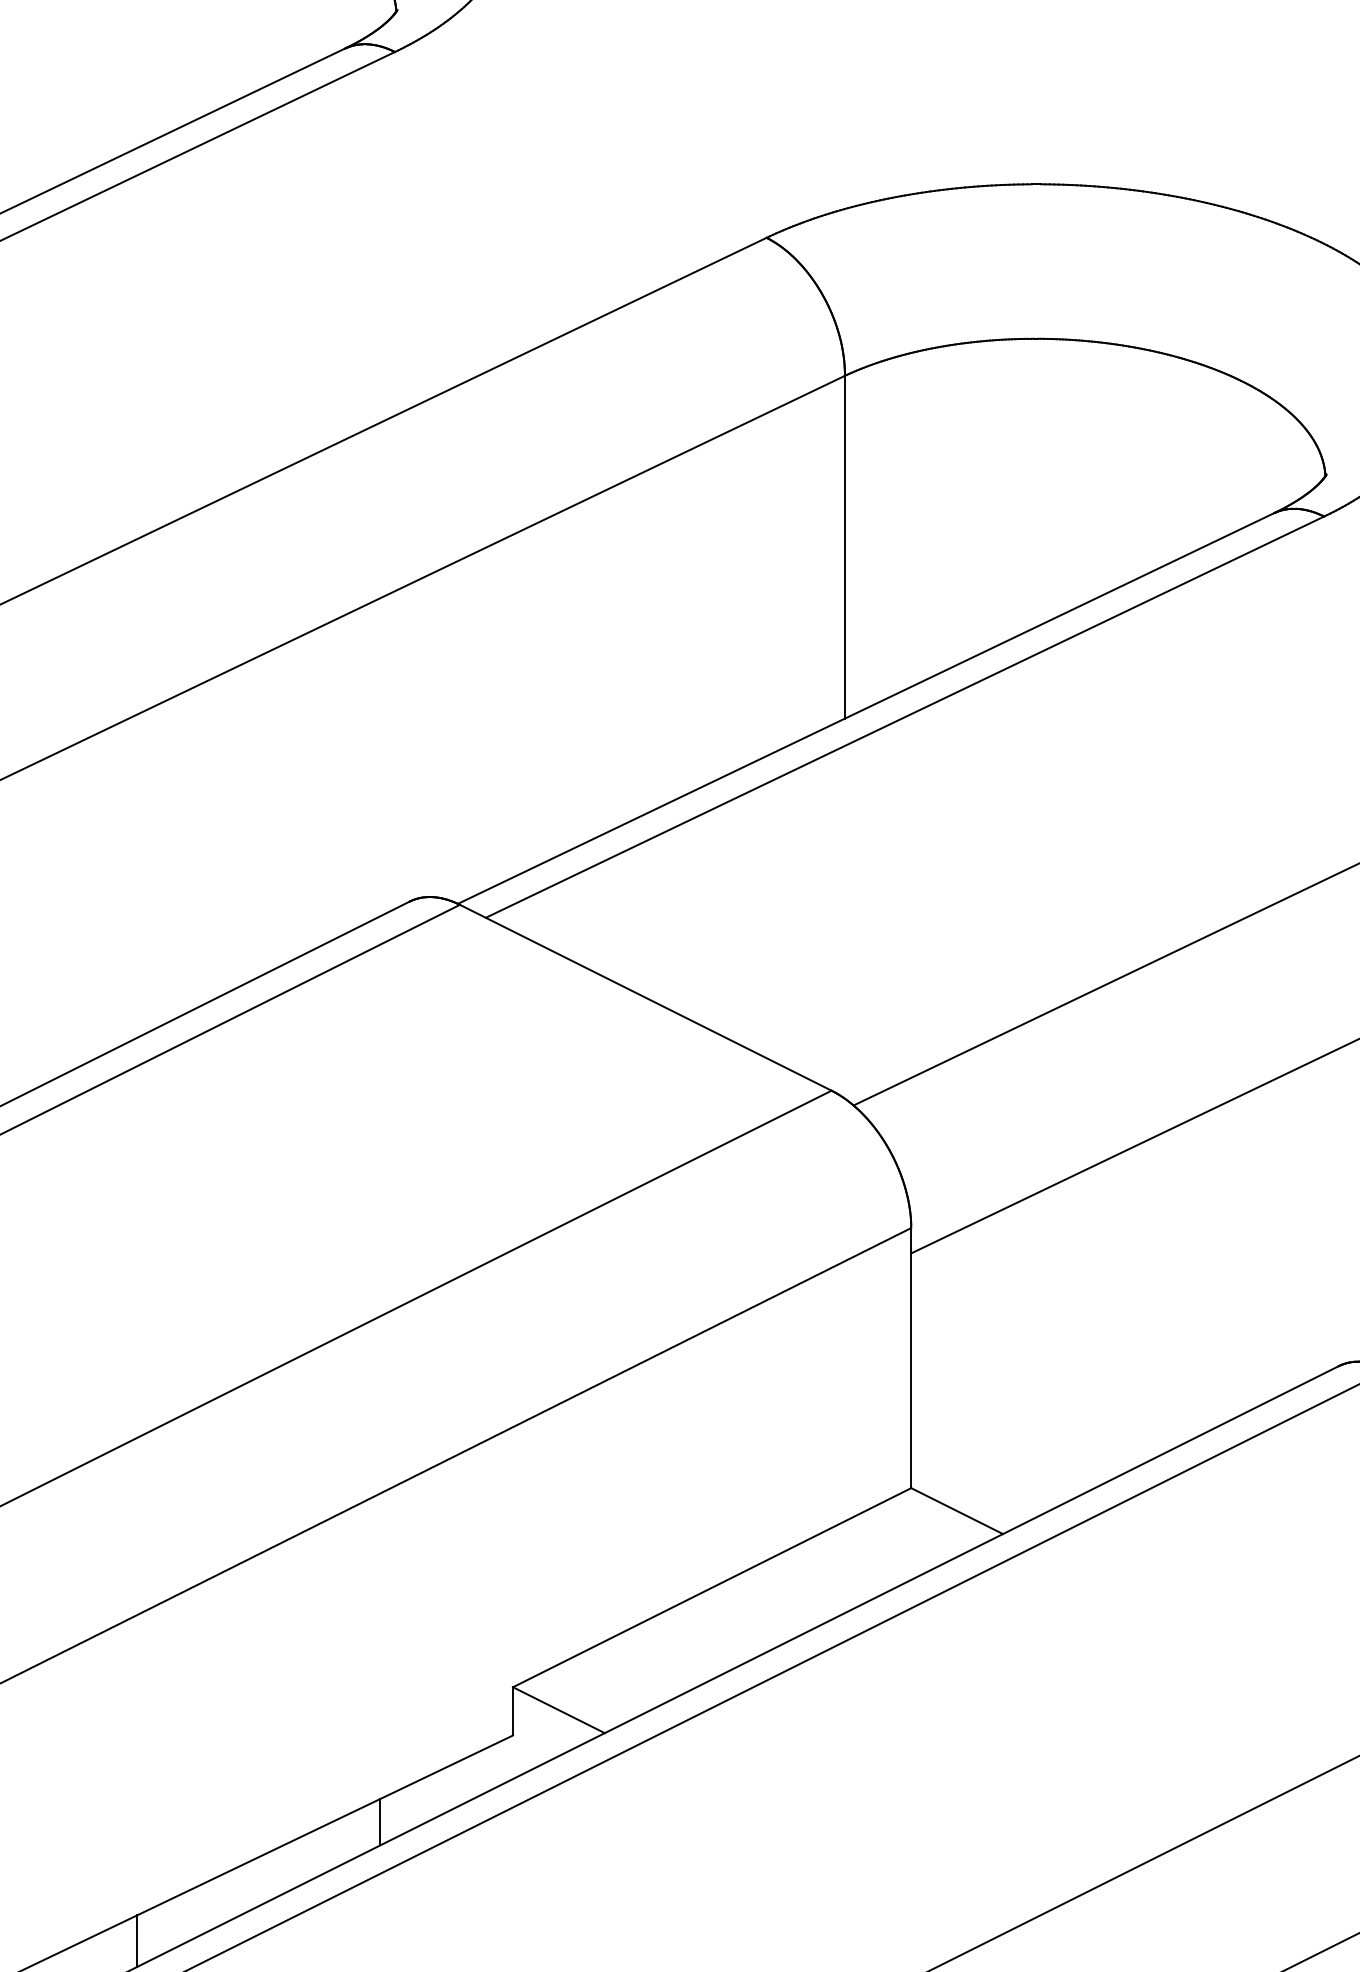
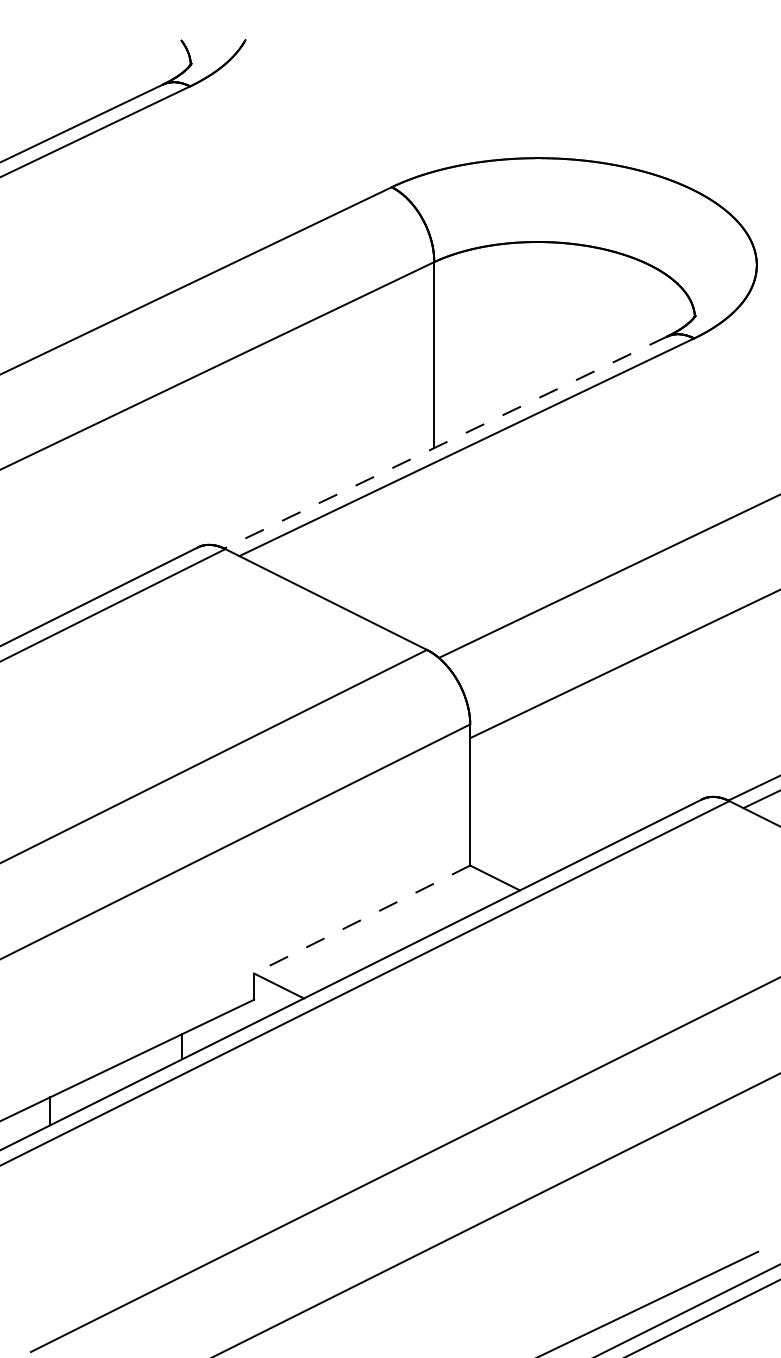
line: (867, 708) -> (446, 442), solid -> dashed
line: (712, 1587) -> (362, 919), solid -> dashed

